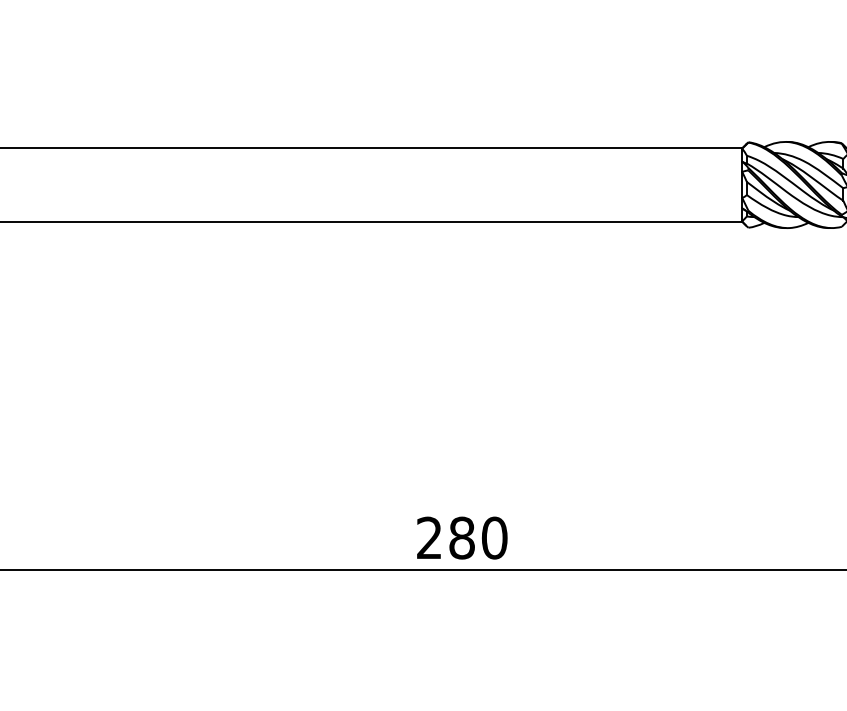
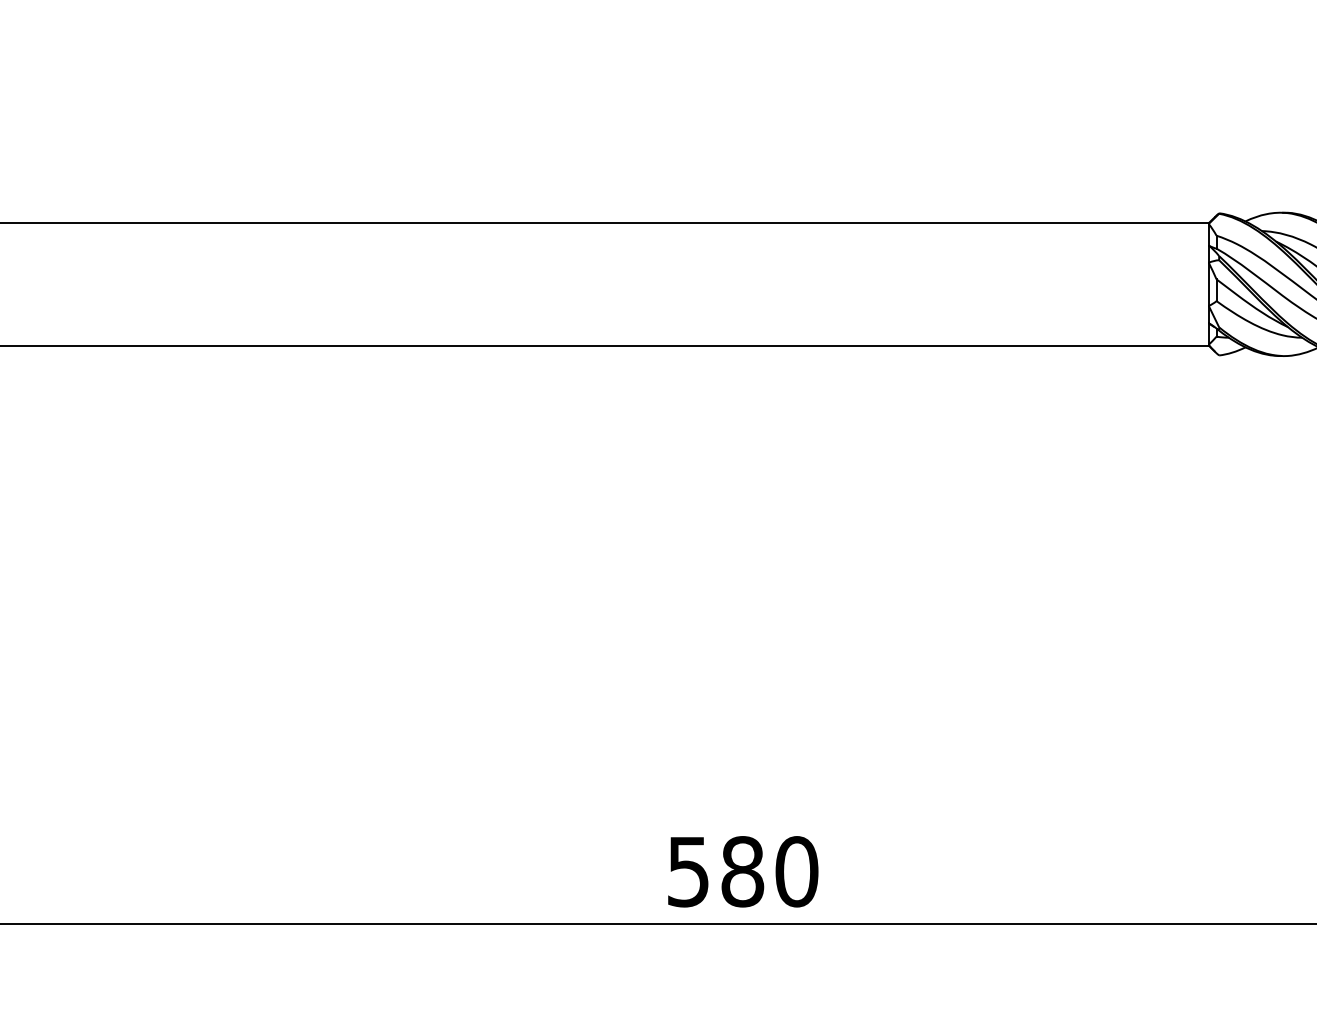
text: (429, 537) -> (688, 870), 280 -> 580

